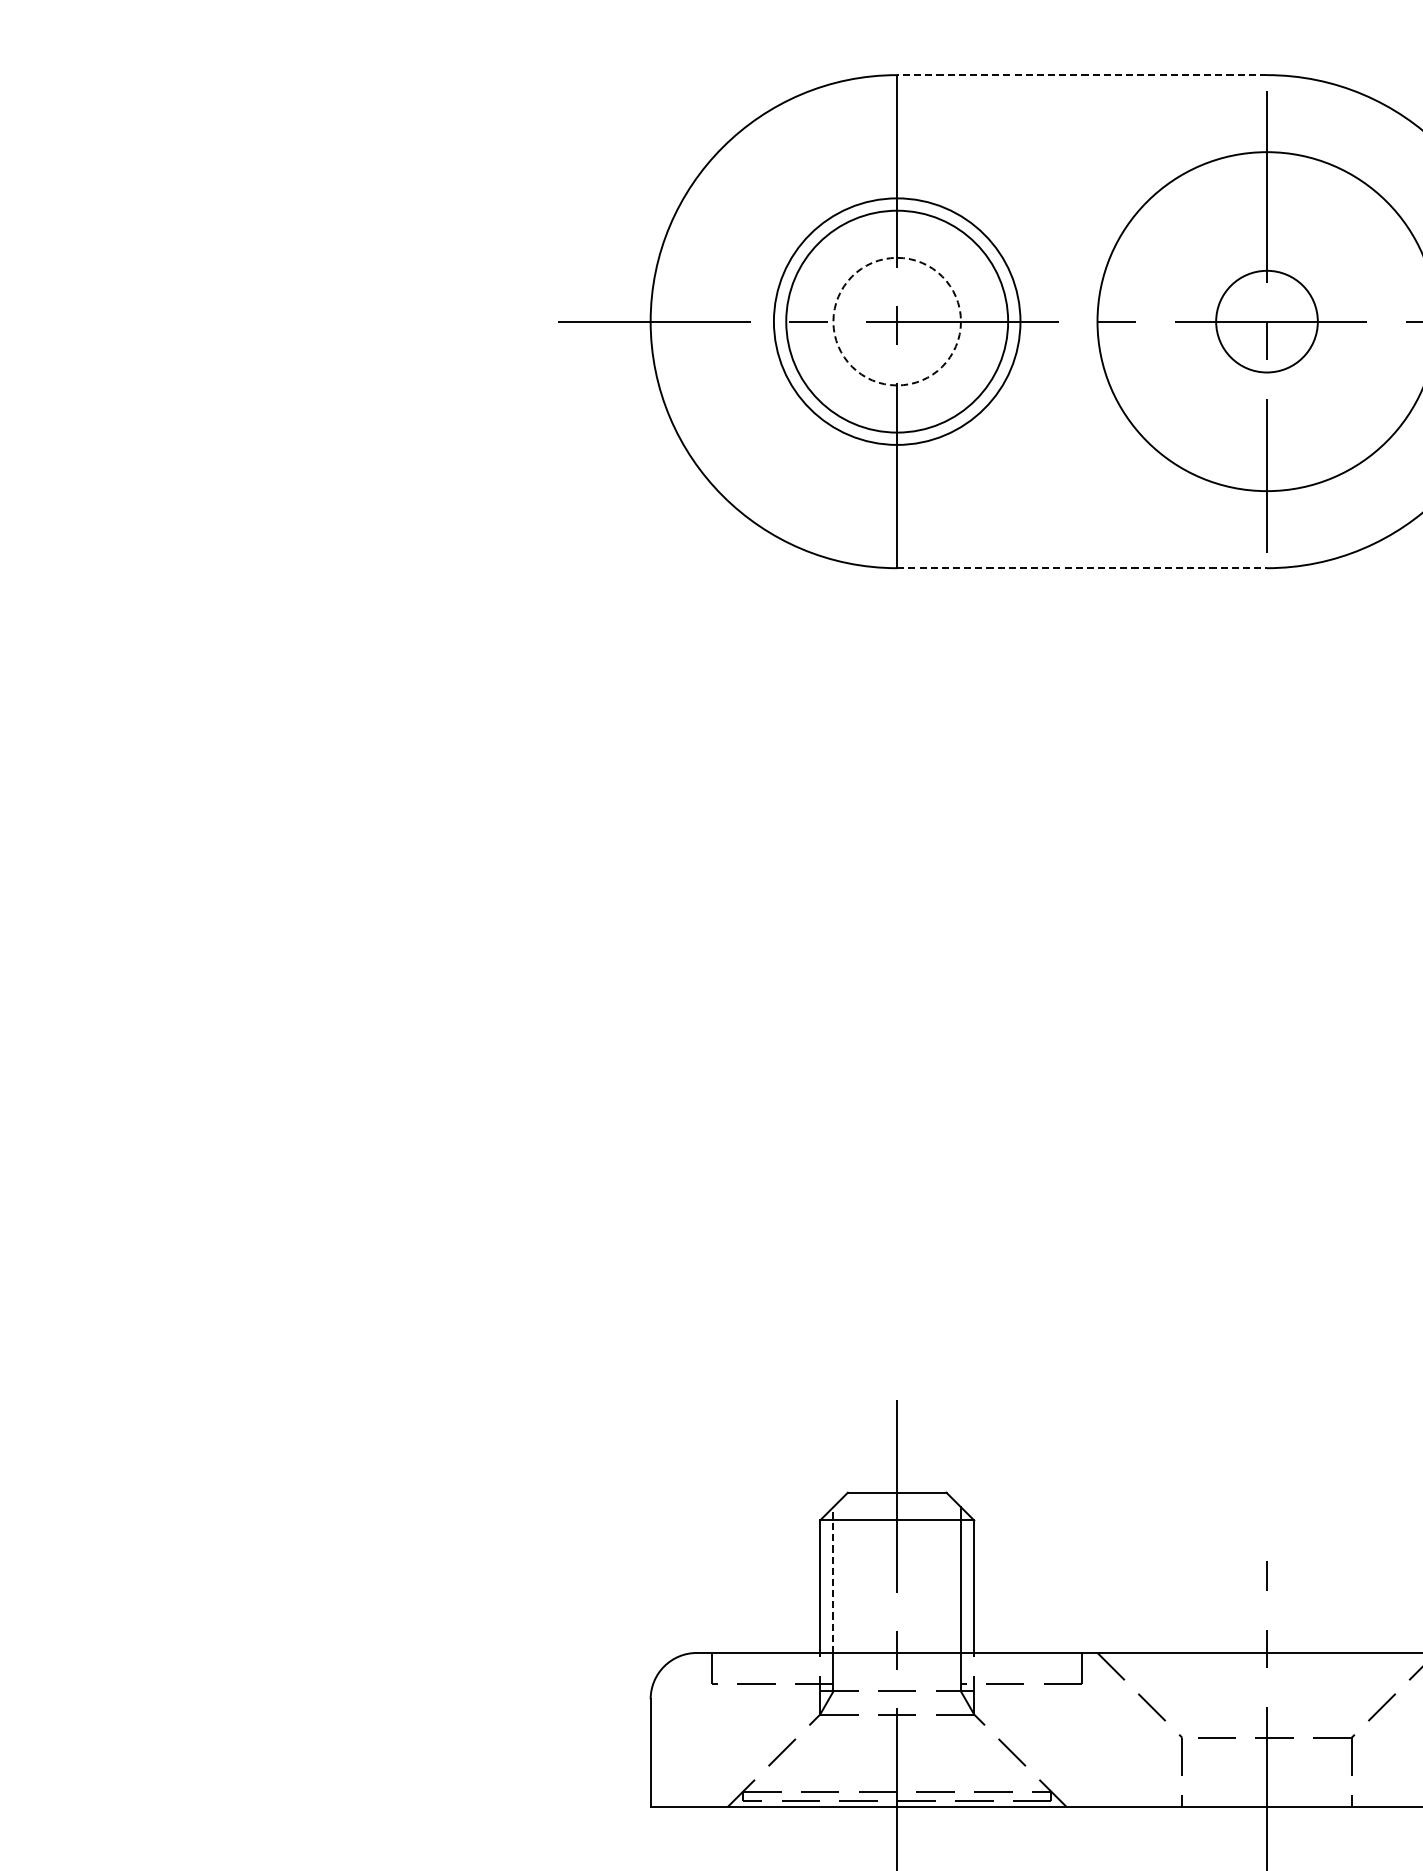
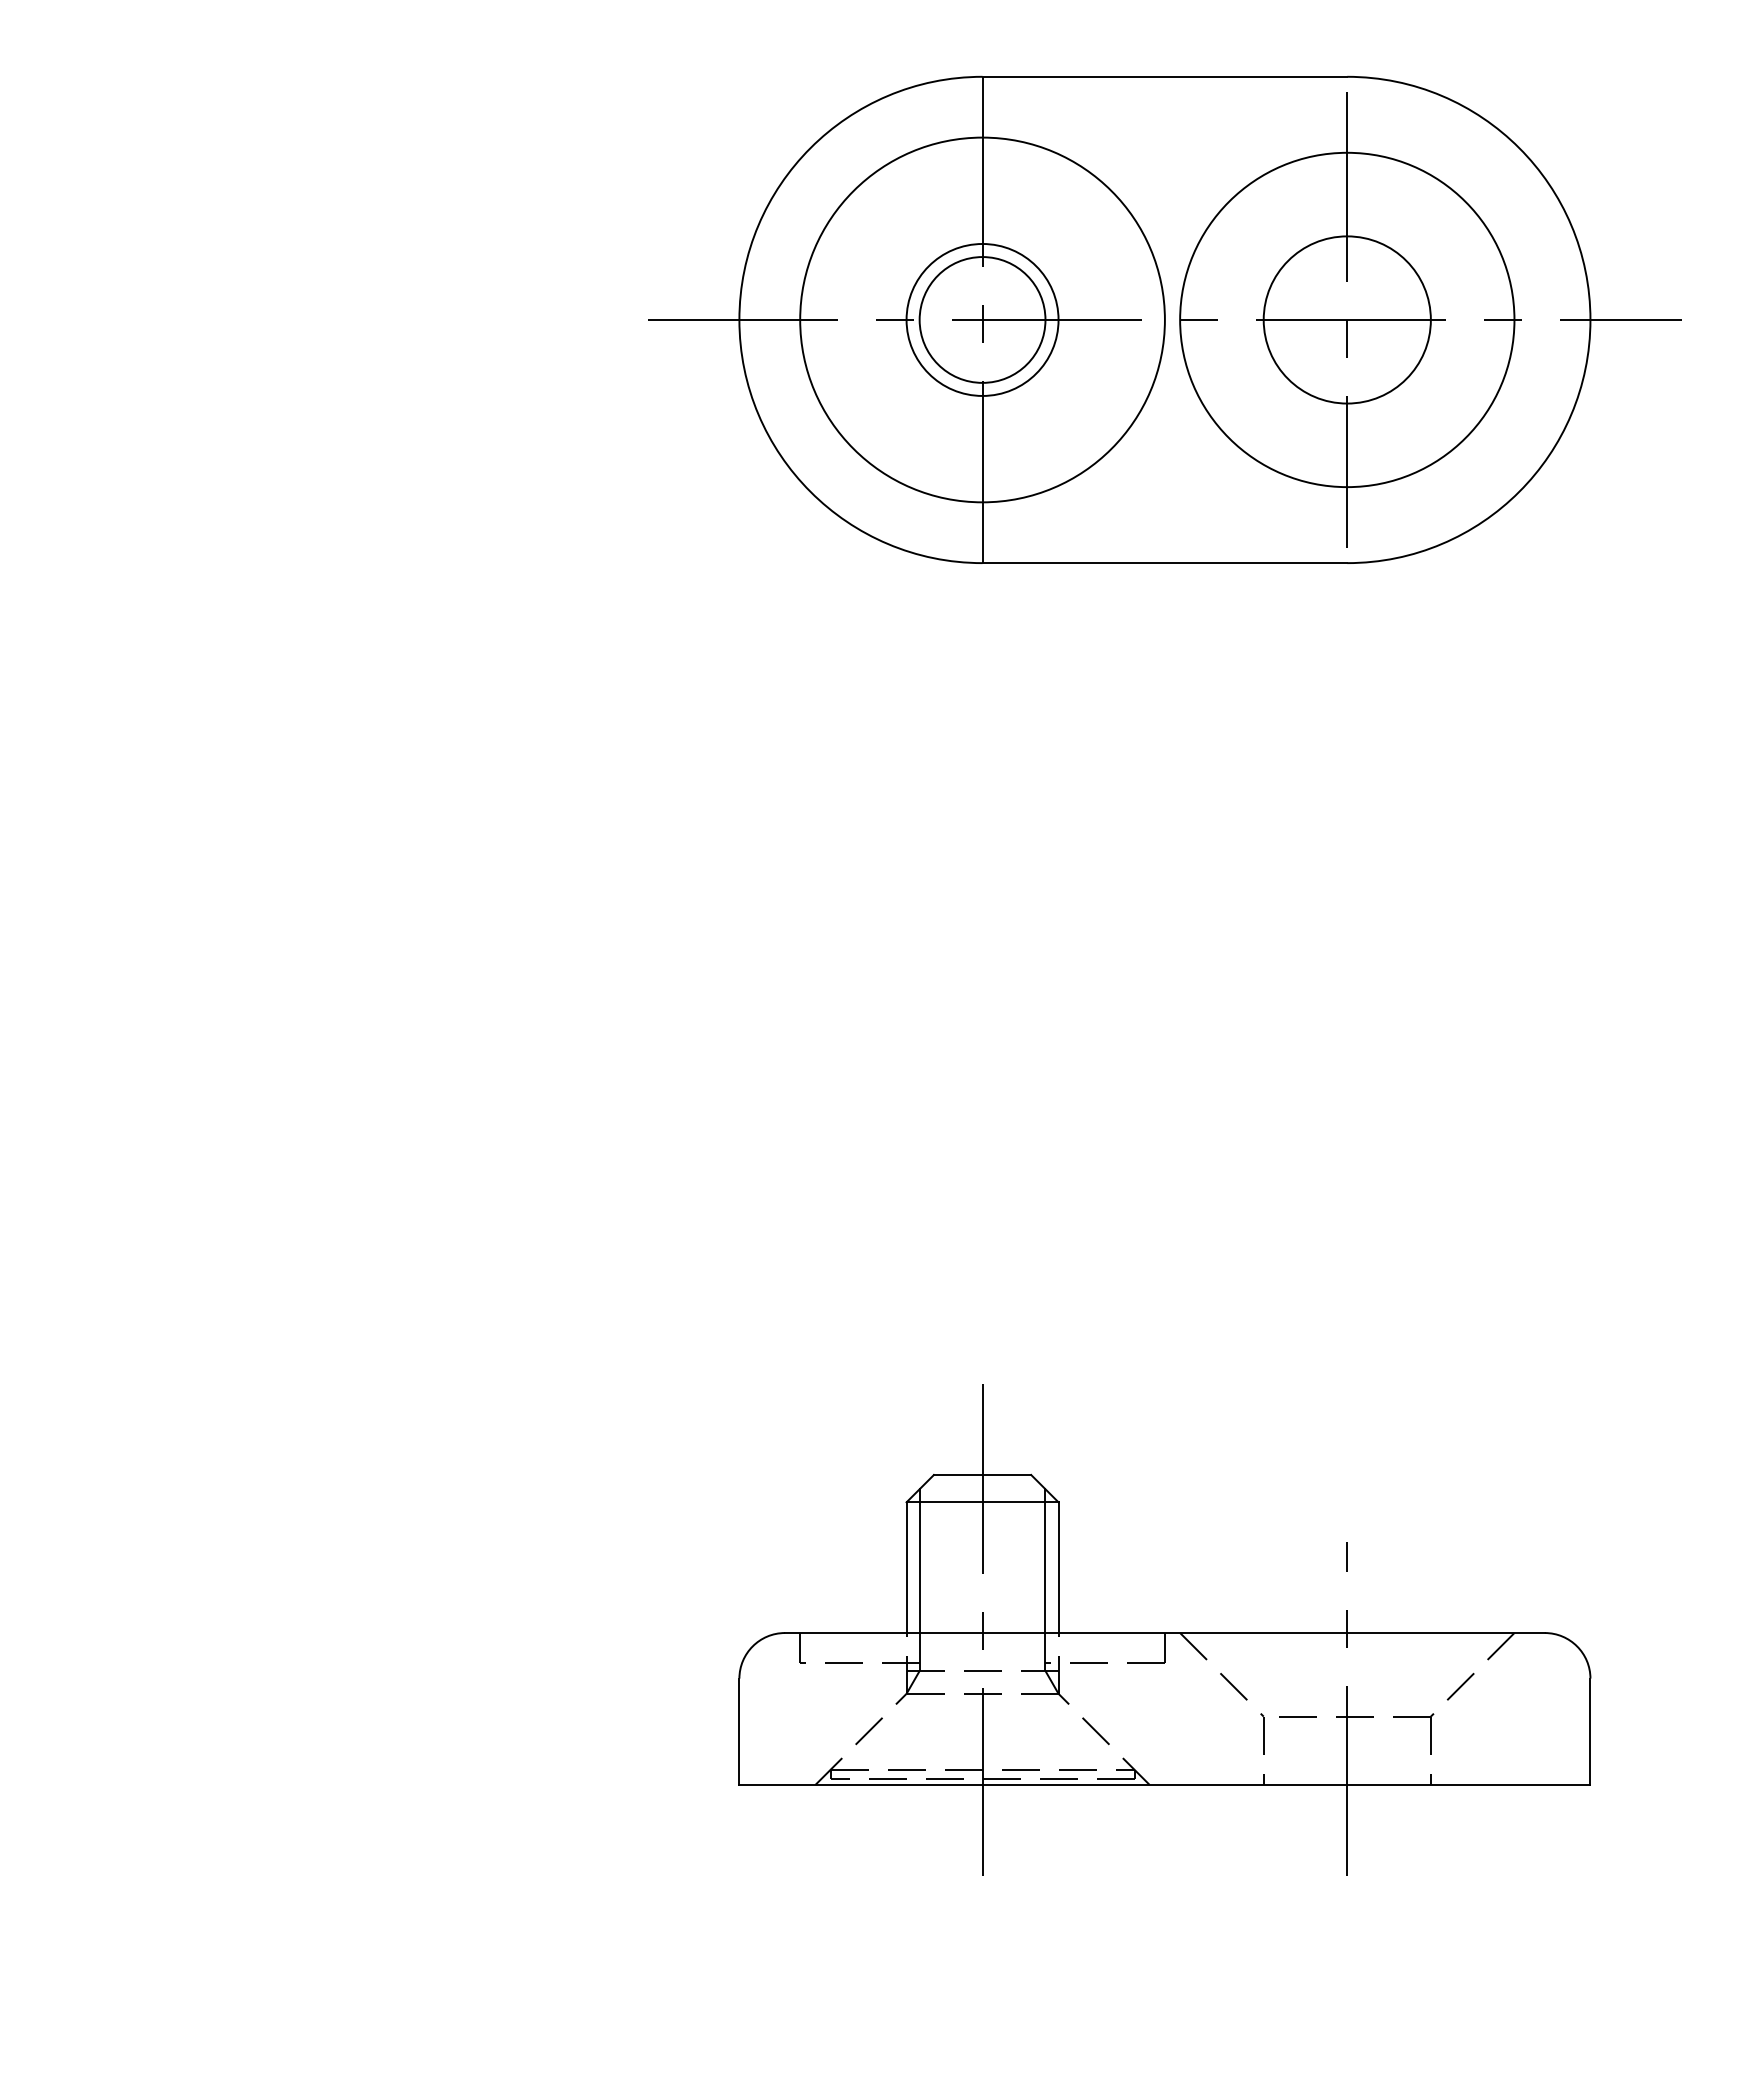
line: (1081, 74) -> (1164, 76), dashed -> solid
circle: (897, 321) -> (982, 319), dashed -> solid
circle: (897, 321) -> (982, 319), size x0.62
circle: (897, 321) -> (982, 319), size x1.67
circle: (1266, 321) -> (1346, 319), size x1.67
line: (1082, 568) -> (1165, 563), dashed -> solid
line: (833, 1580) -> (919, 1561), dashed -> solid

